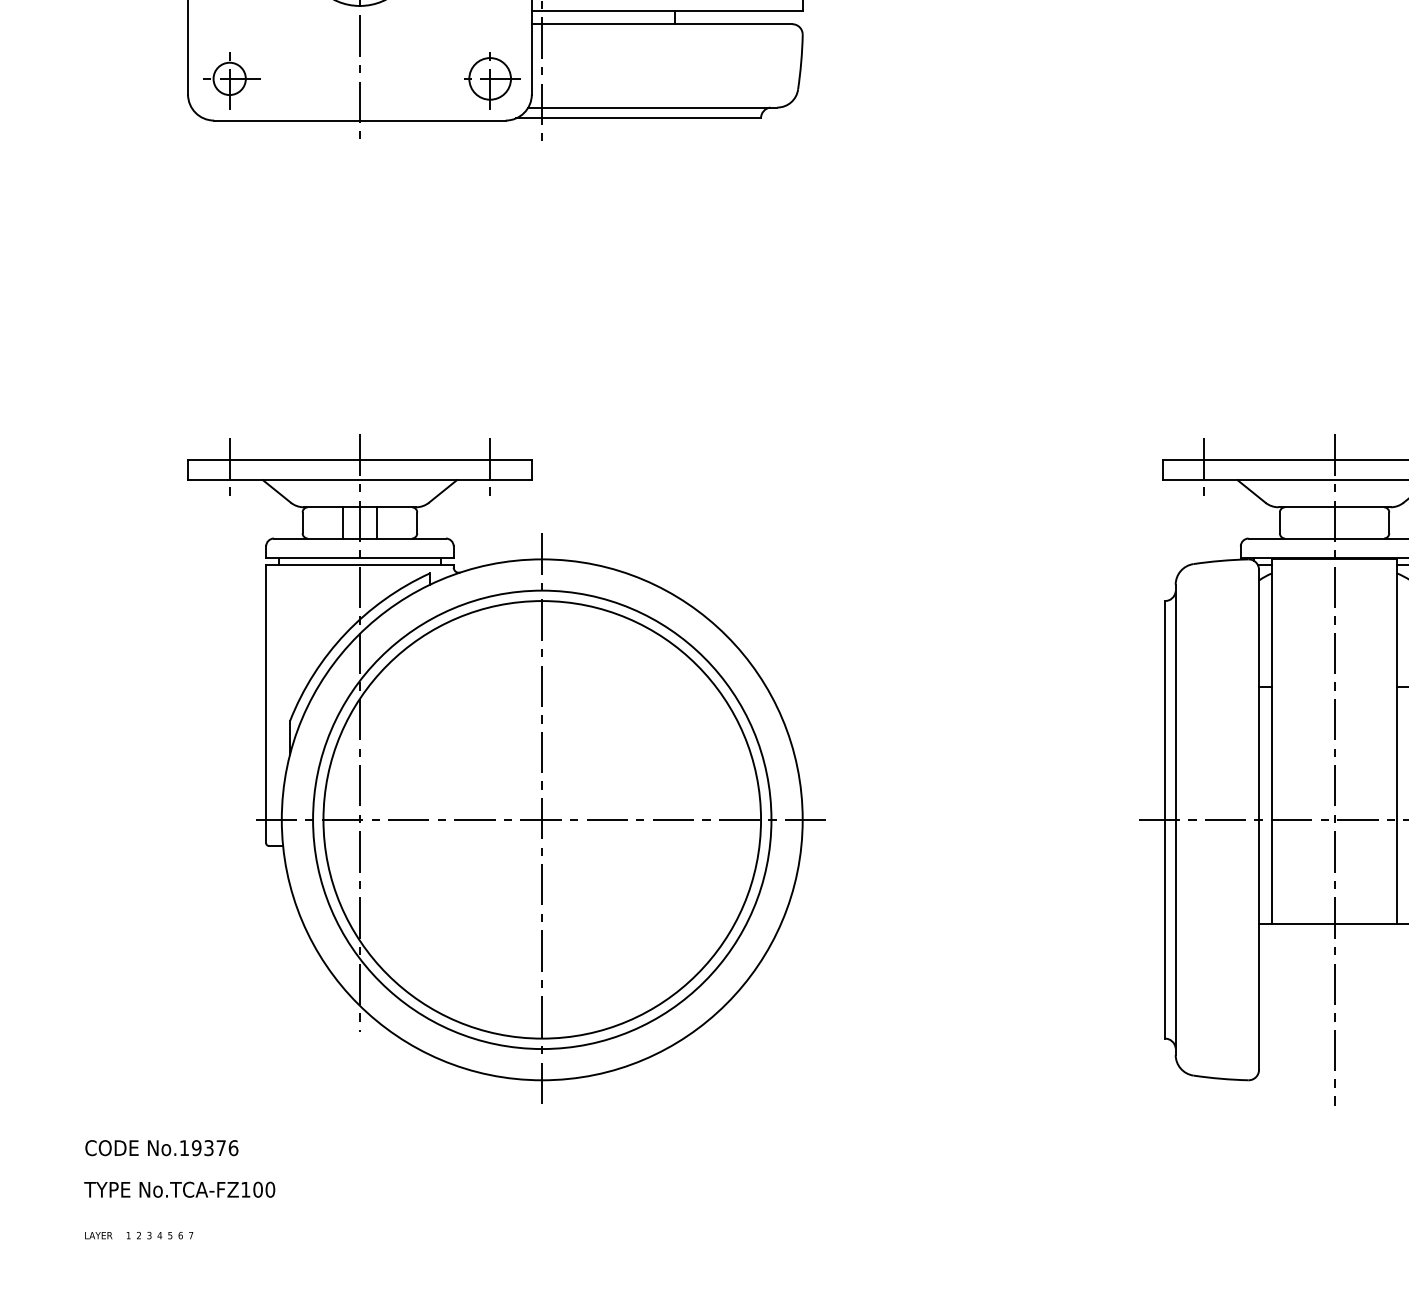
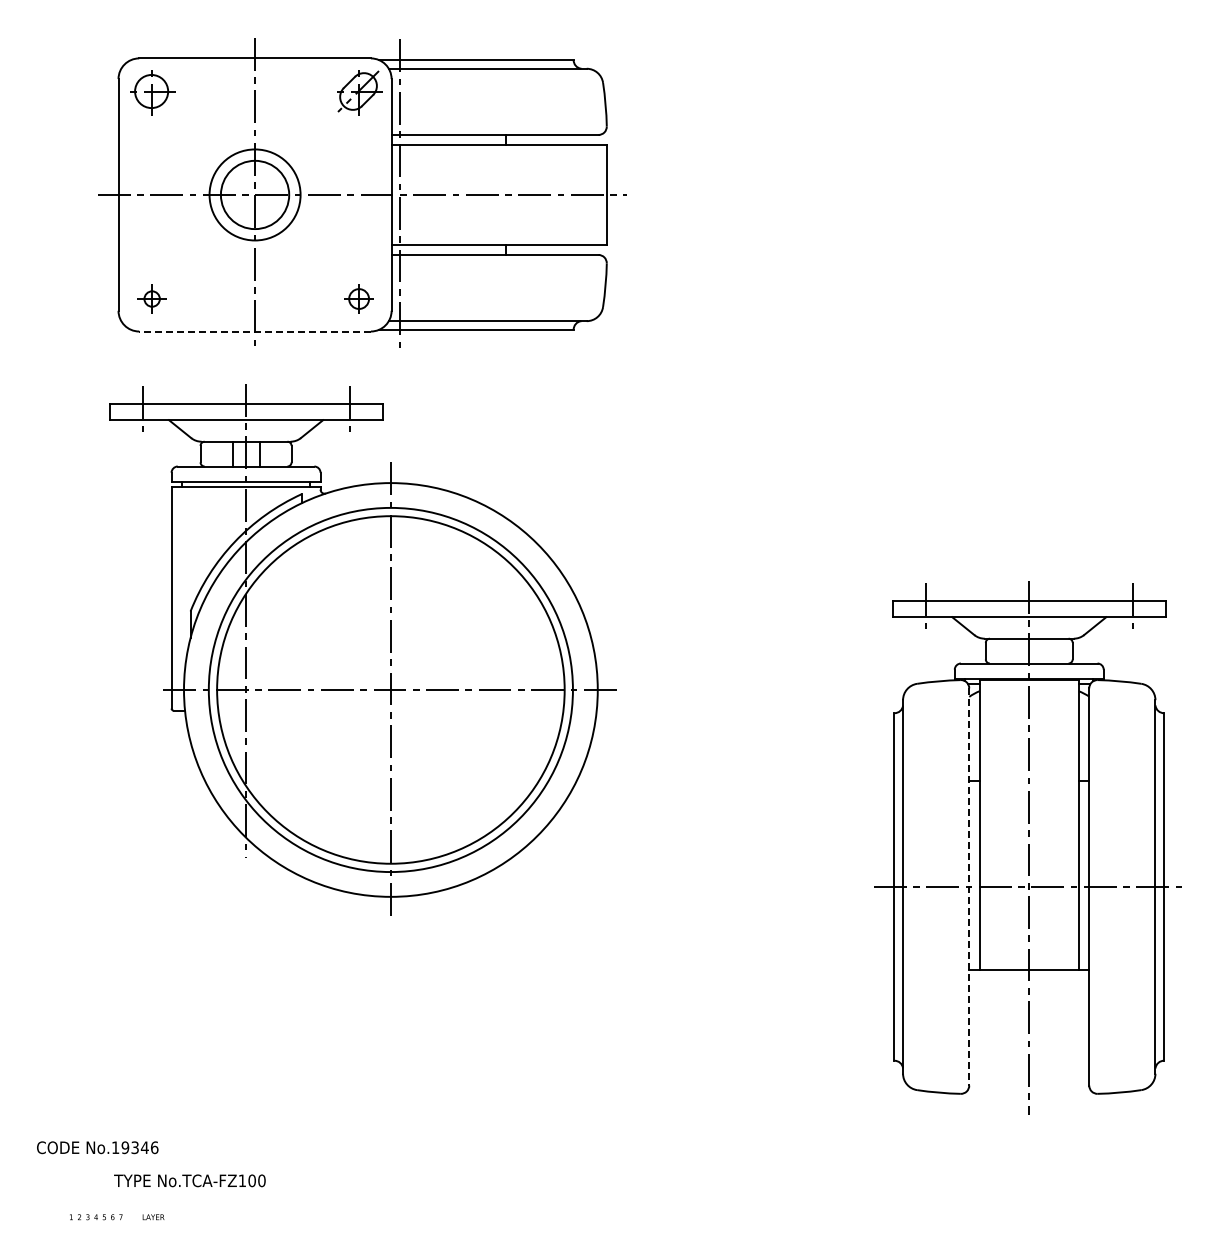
part: (230, 80) -> (152, 299), size x0.6
part: (491, 80) -> (359, 299), size x0.6
line: (360, 120) -> (255, 331), solid -> dashed
part: (506, 768) -> (362, 649), moved
line: (1259, 819) -> (969, 886), solid -> dashed
text: (220, 1147) -> (144, 1147), No.19376 -> No.19346
text: (179, 1189) -> (189, 1180), moved
text: (98, 1235) -> (153, 1217), moved

